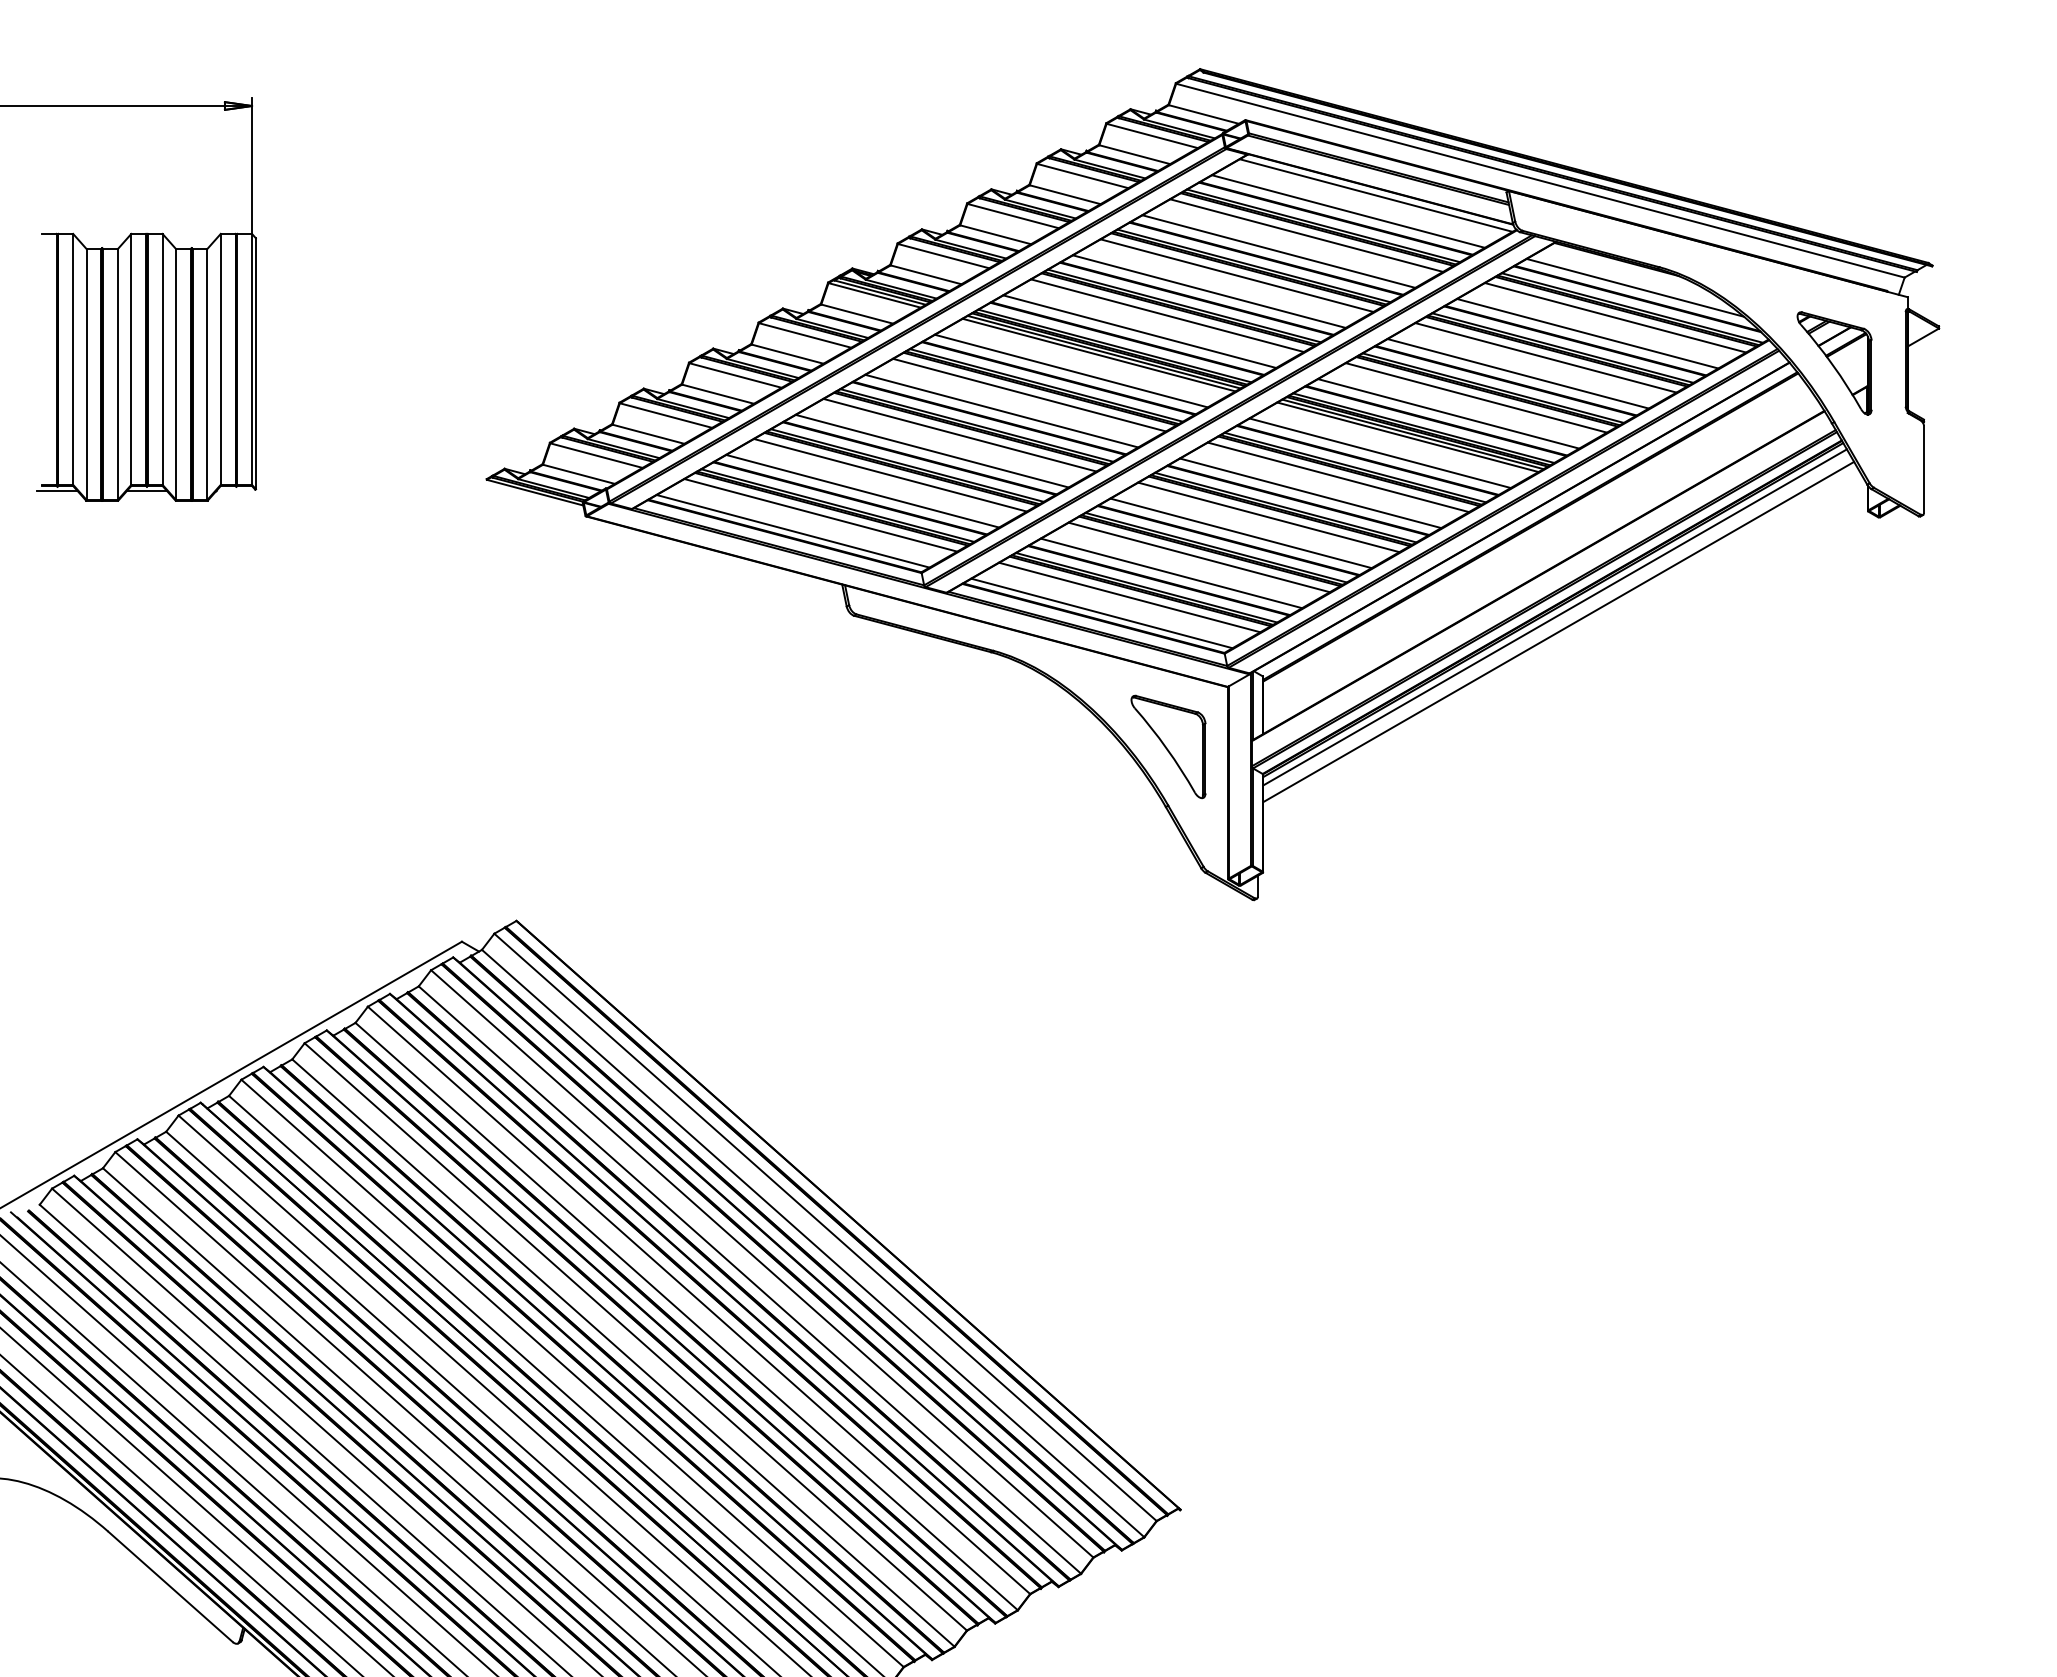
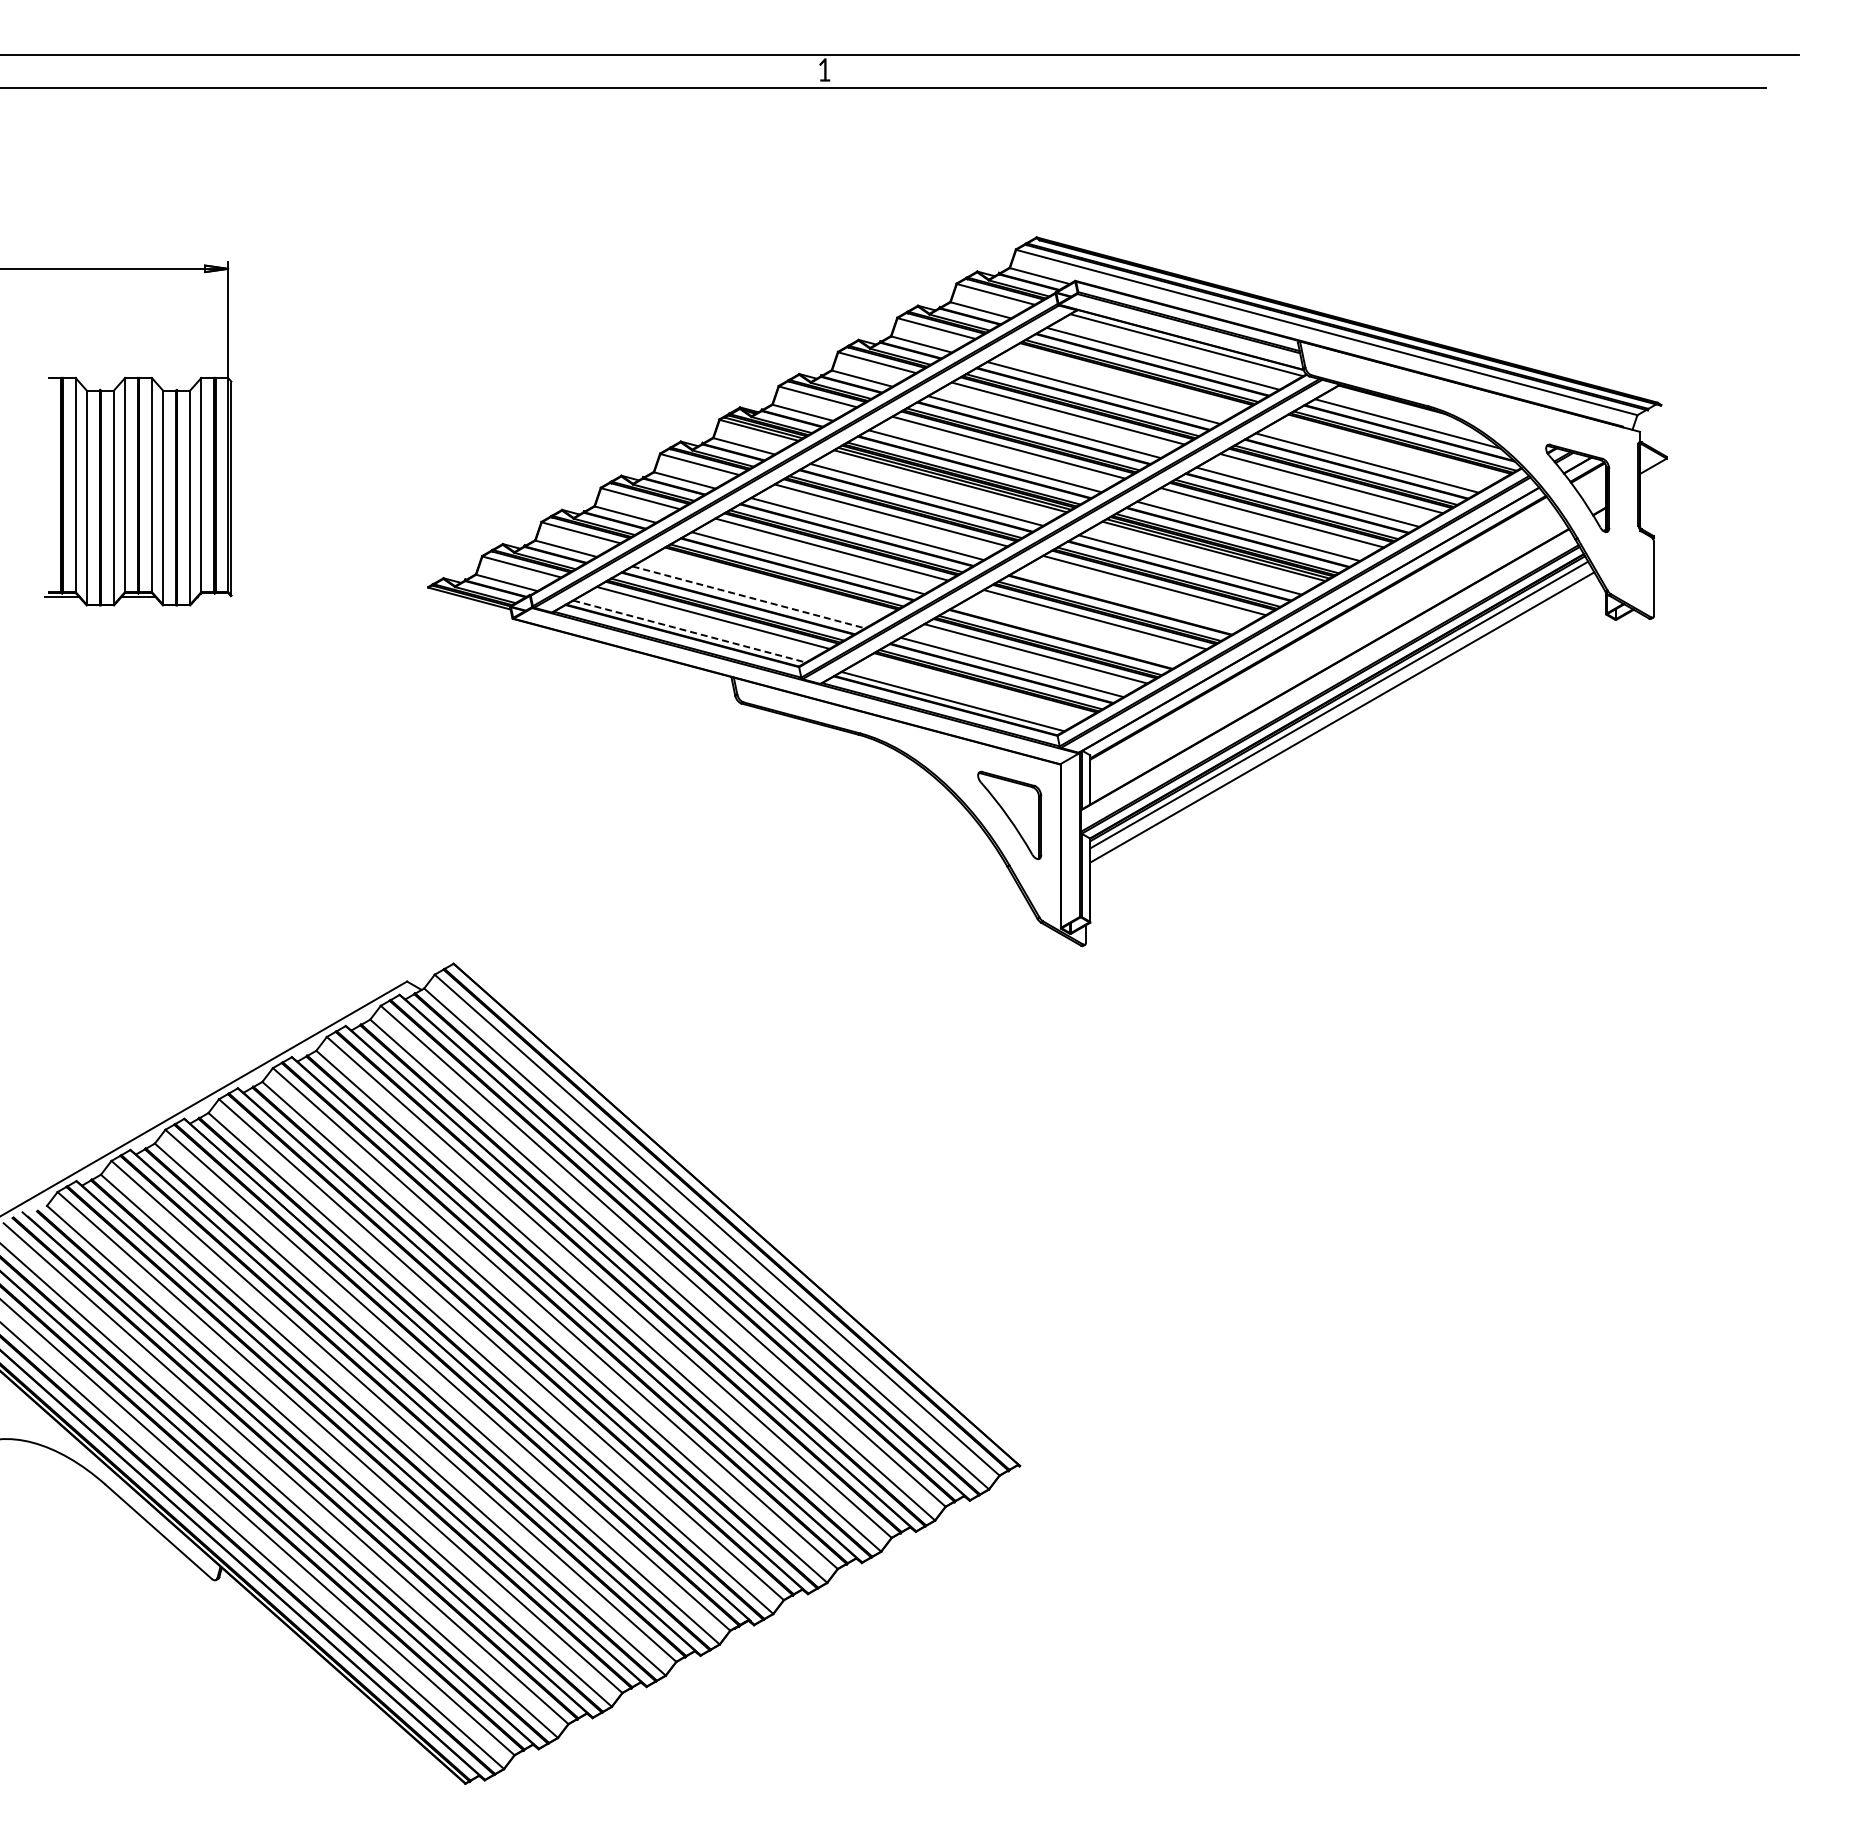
line: (1306, 235) -> (1127, 379), removed
line: (1615, 317) -> (1390, 449), removed
line: (890, 474) -> (772, 583), removed
line: (863, 491) -> (749, 597), solid -> dashed
line: (1310, 492) -> (1130, 598), removed
line: (794, 531) -> (690, 631), solid -> dashed
line: (1241, 532) -> (1071, 632), removed
line: (1129, 596) -> (976, 687), removed

